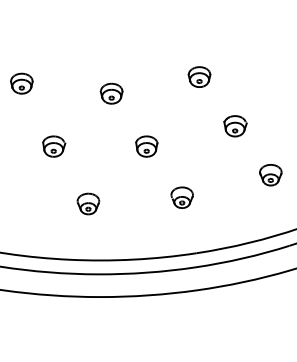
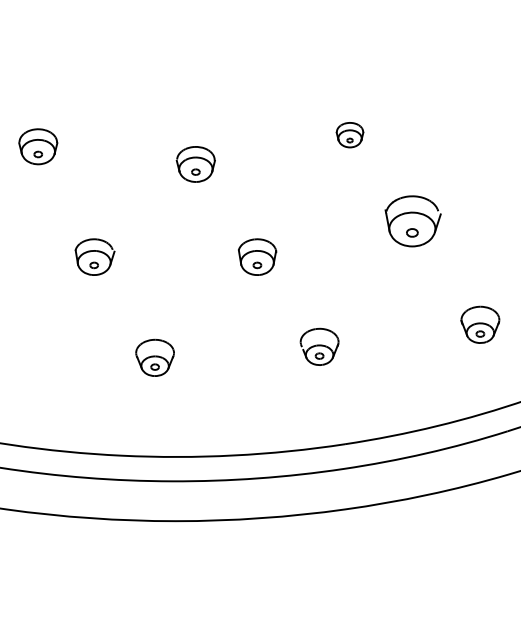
part: (199, 76) -> (349, 134), size x0.7
part: (235, 126) -> (413, 221), size x1.4
part: (270, 175) -> (479, 325), moved

